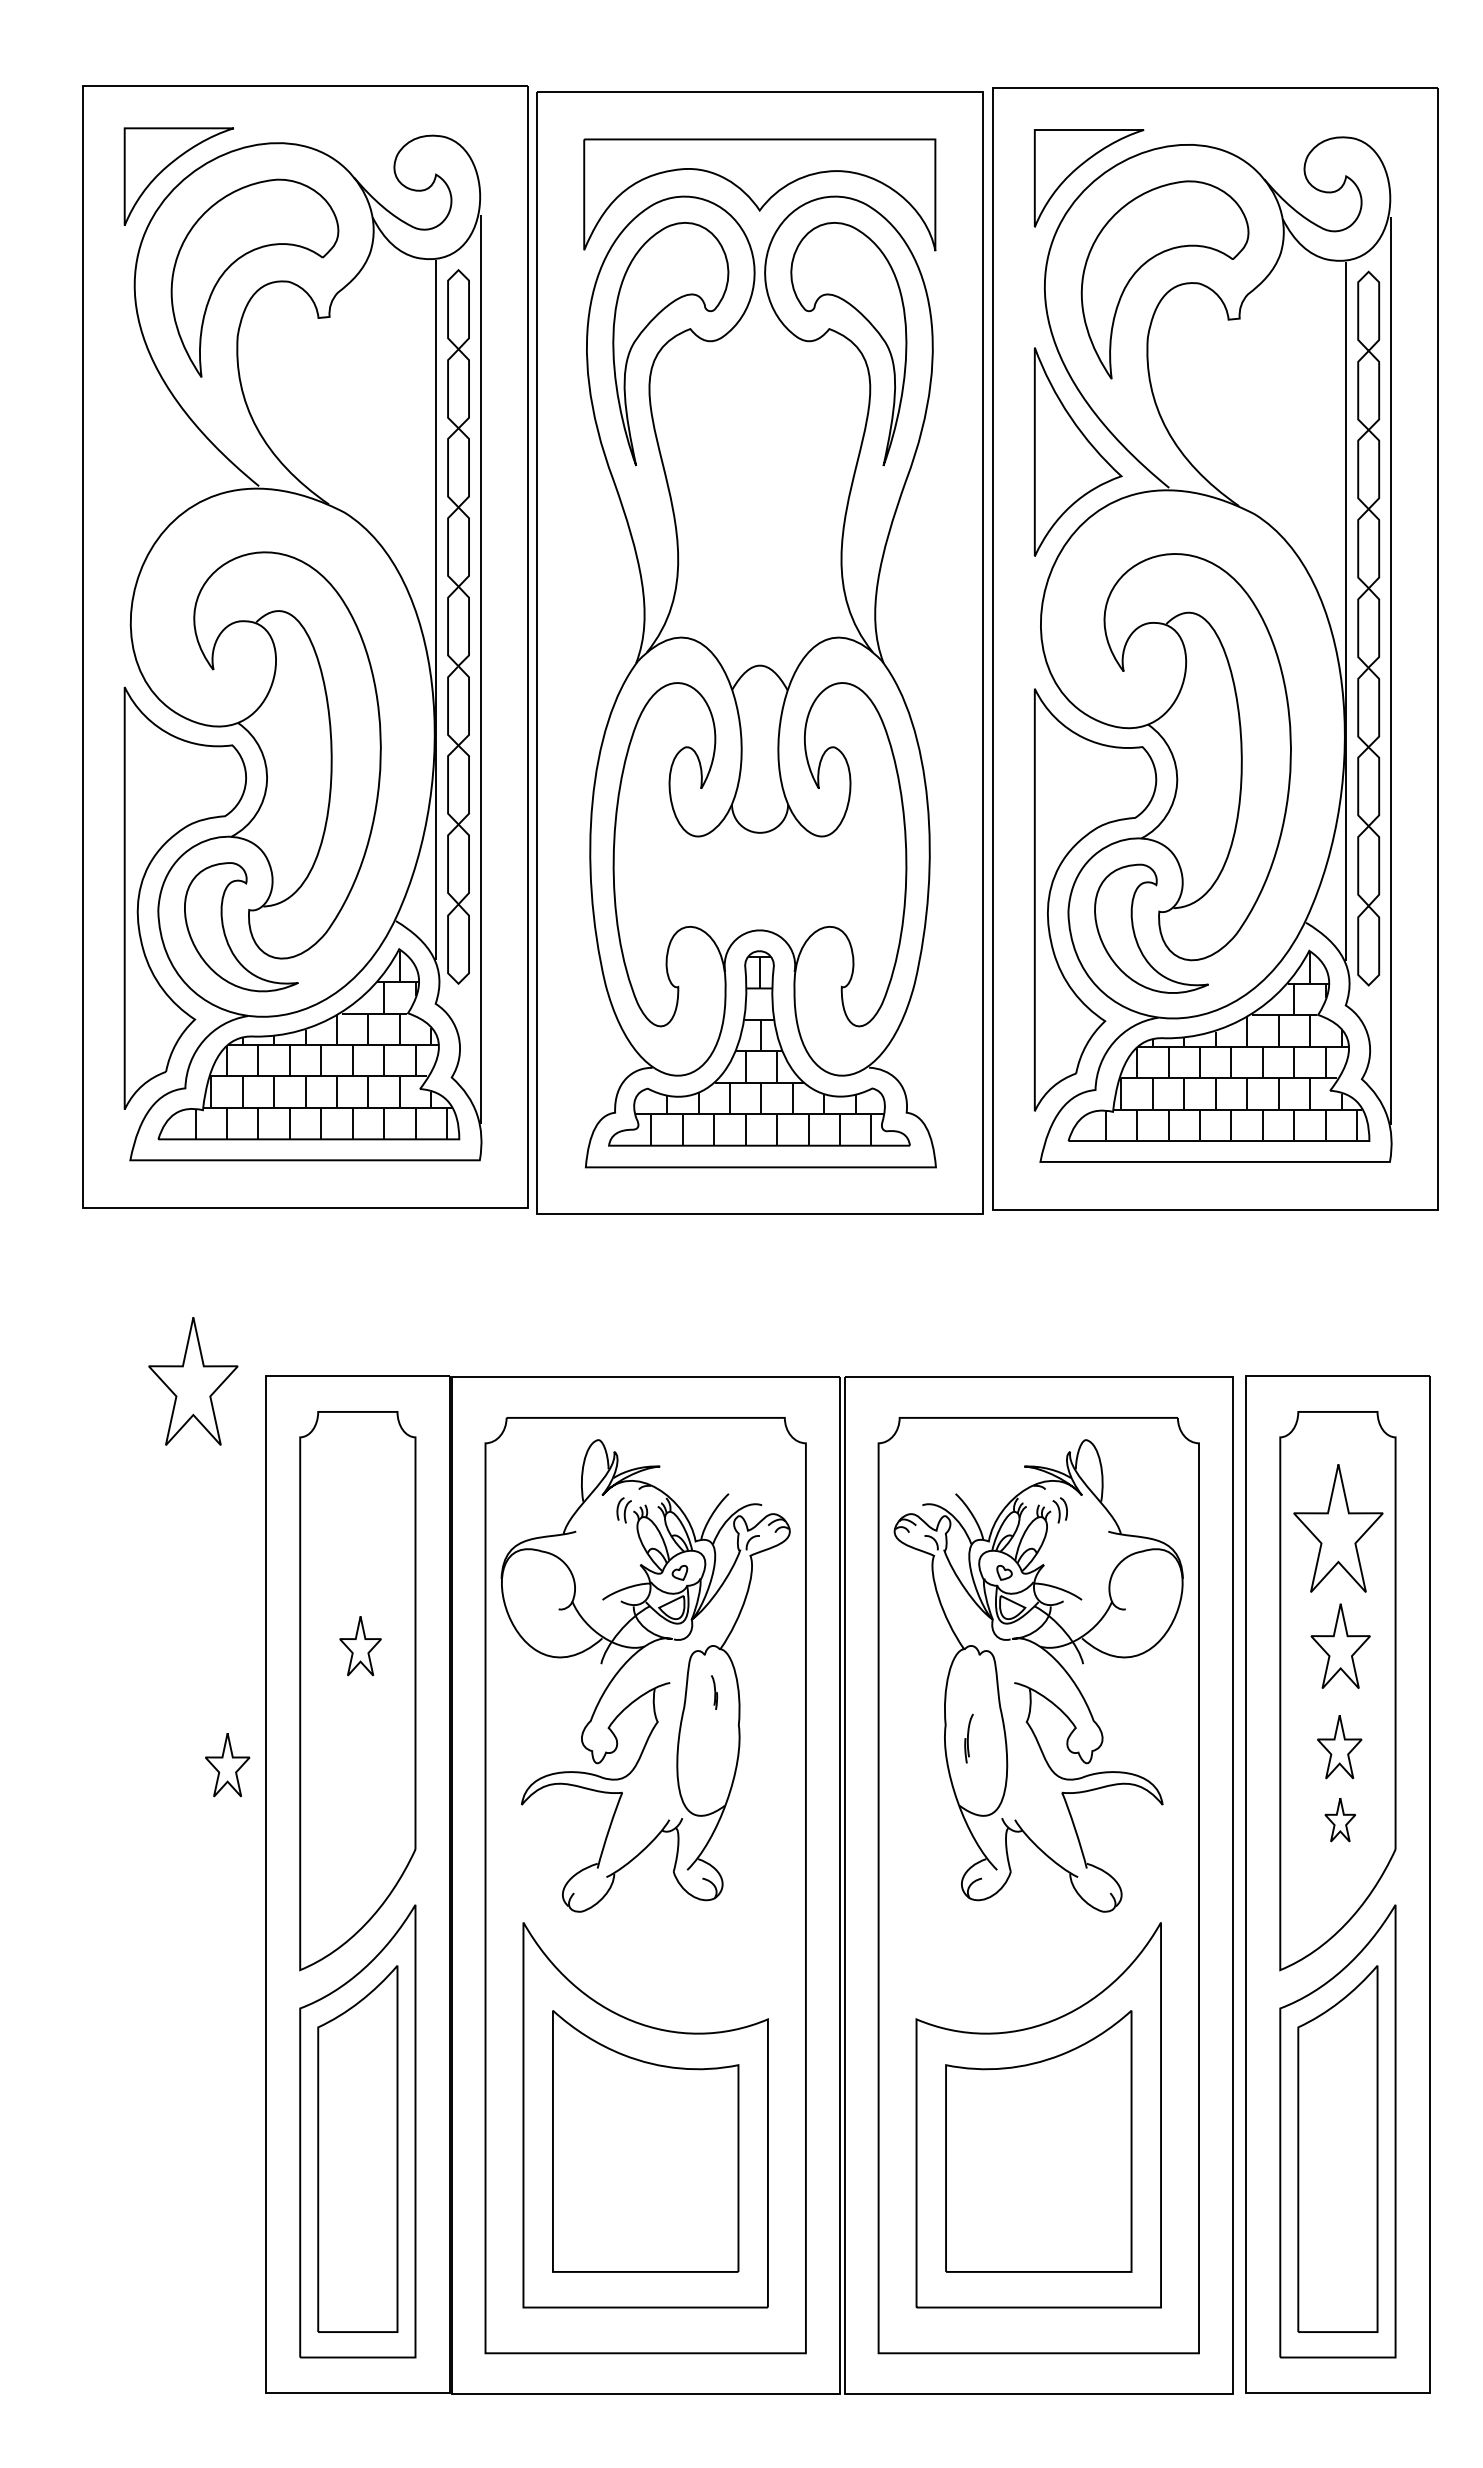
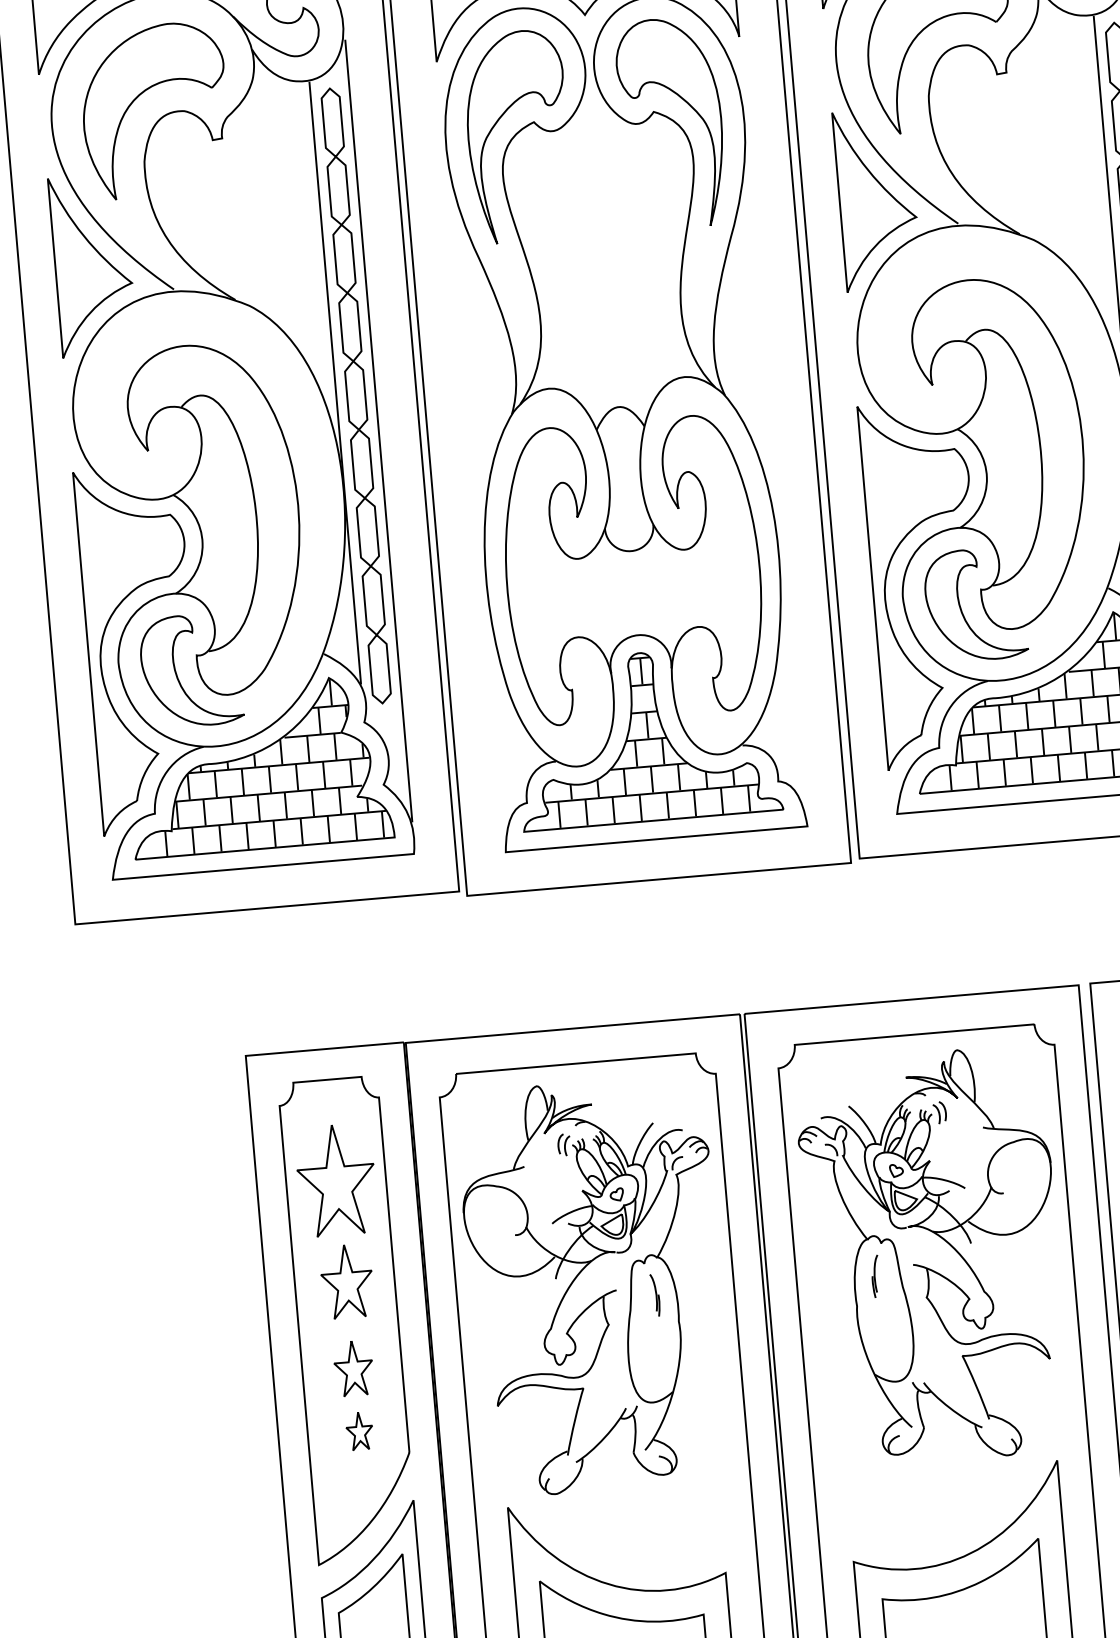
part: (167, 449) -> (92, 264), added
part: (193, 1381) -> (336, 1180), moved
part: (360, 1645) -> (346, 1280), size x1.43
part: (714, 1692) -> (655, 1295), size x1.43
part: (968, 1738) -> (875, 1276), moved
part: (227, 1765) -> (353, 1368), moved
part: (359, 1820) -> (359, 1431), added

